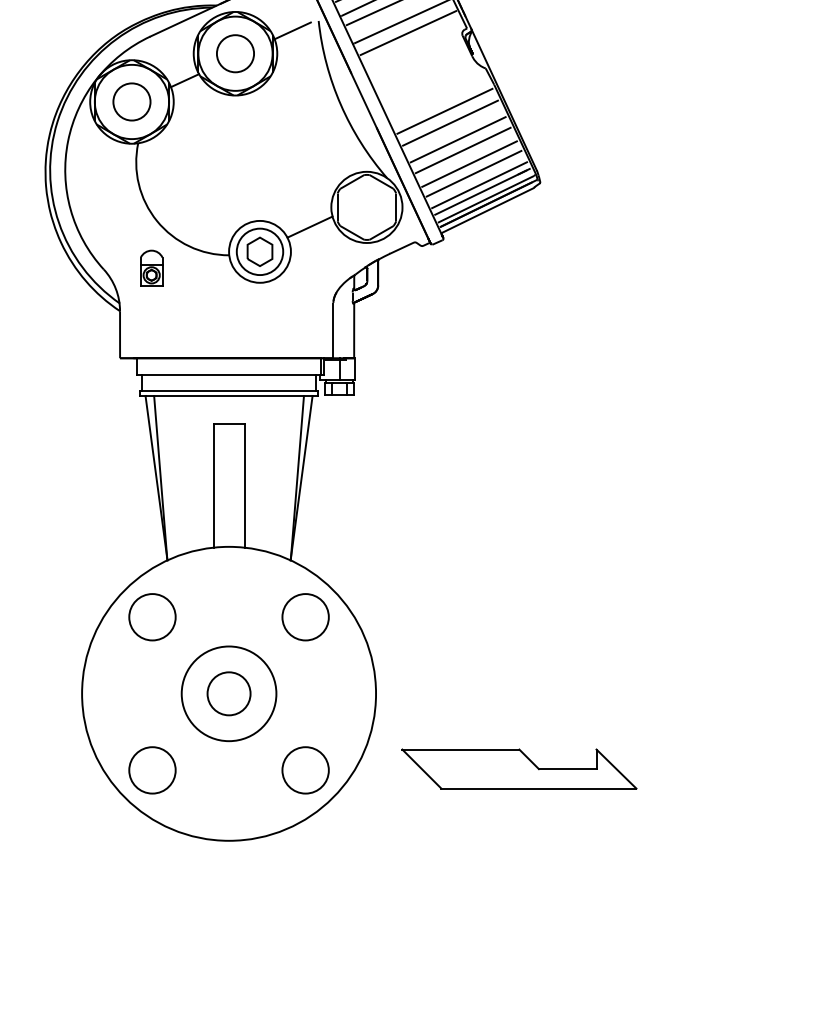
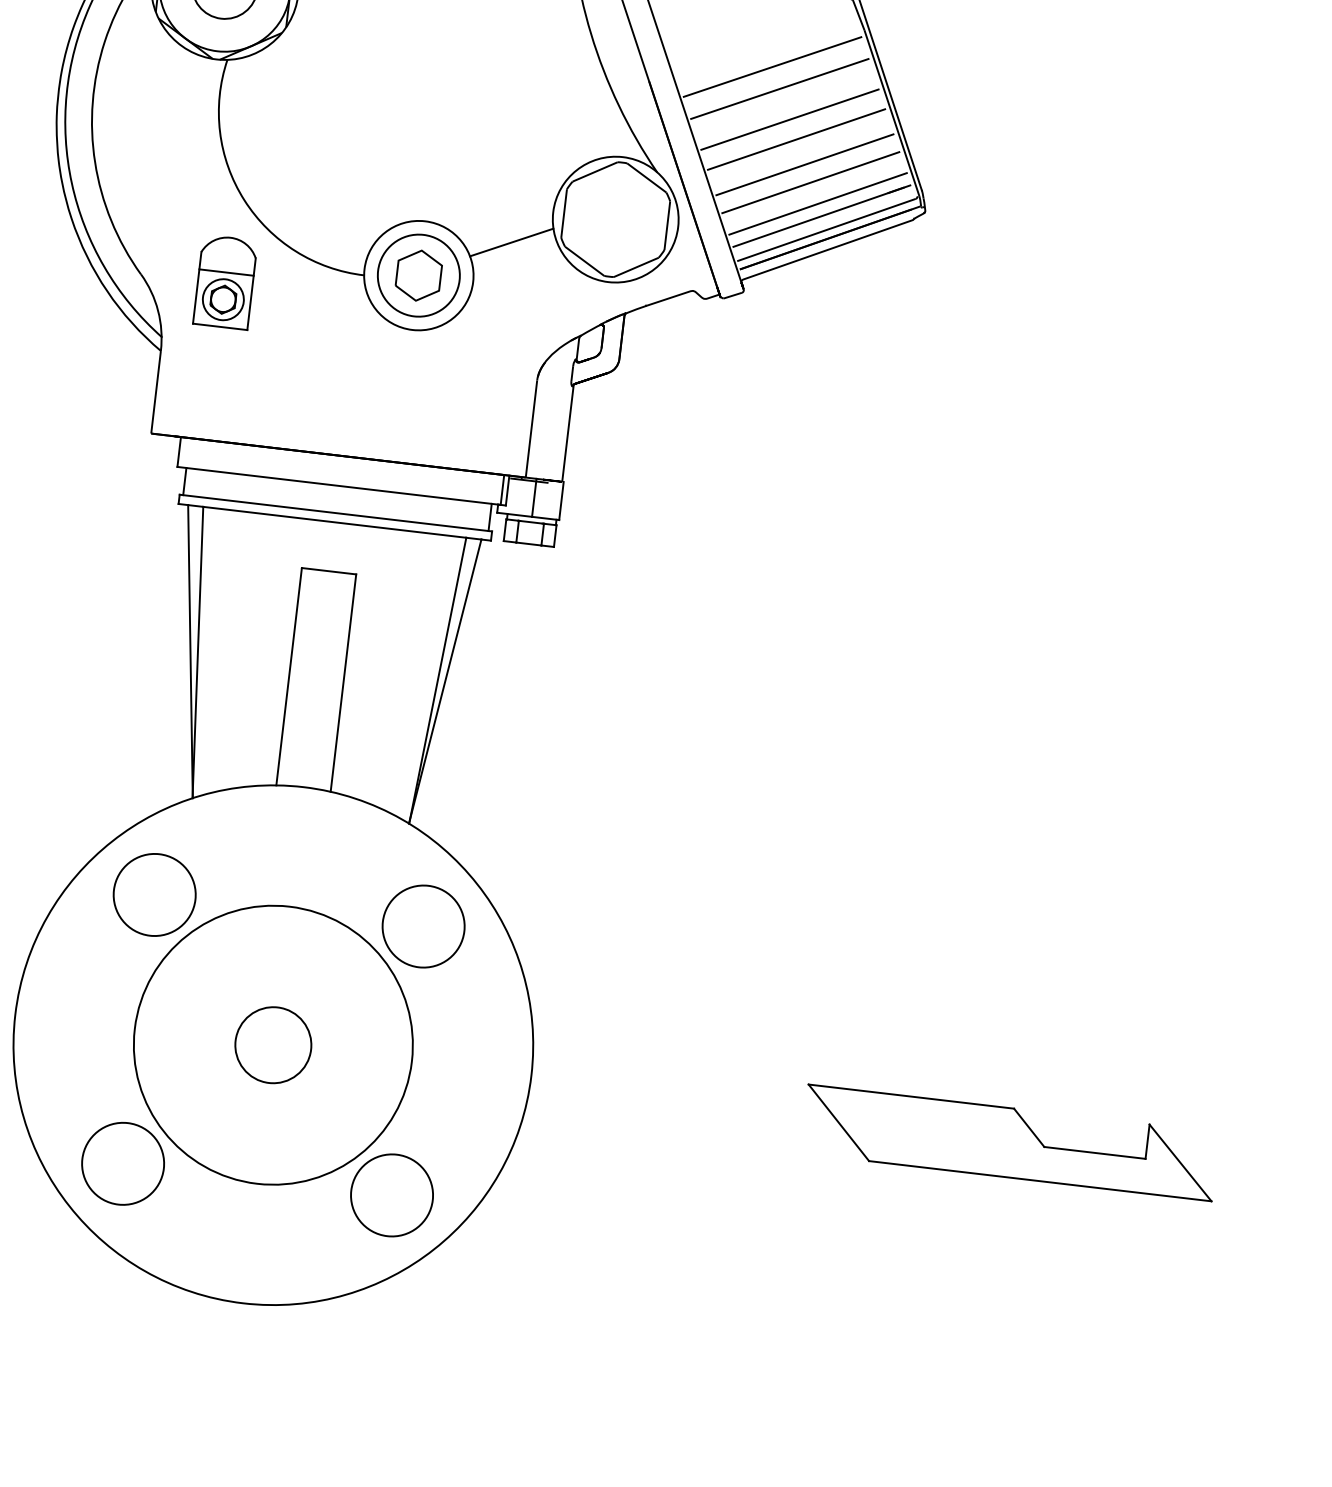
part: (151, 268) -> (224, 282), size x1.43
circle: (228, 693) -> (272, 1044), size x1.67
part: (519, 768) -> (1010, 1141), moved

